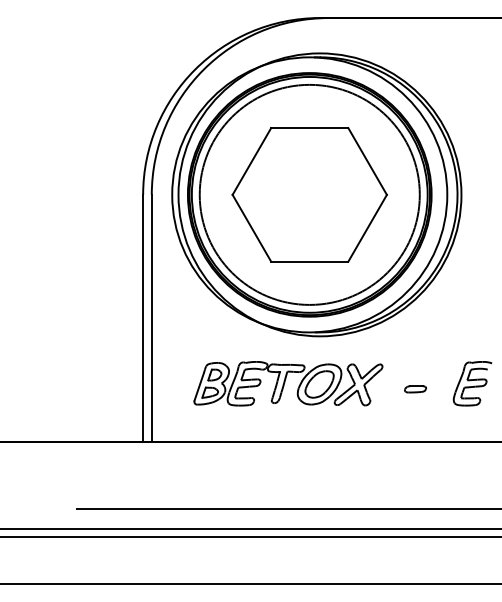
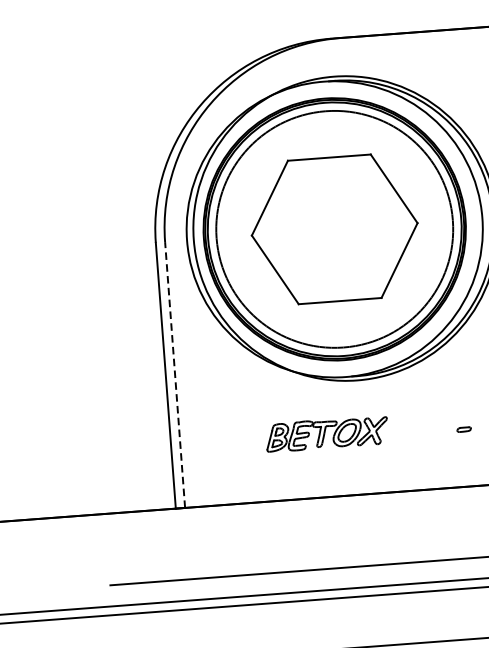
line: (151, 318) -> (174, 374), solid -> dashed
part: (288, 383) -> (327, 433), size x0.6
part: (415, 389) -> (463, 429), size x0.6

